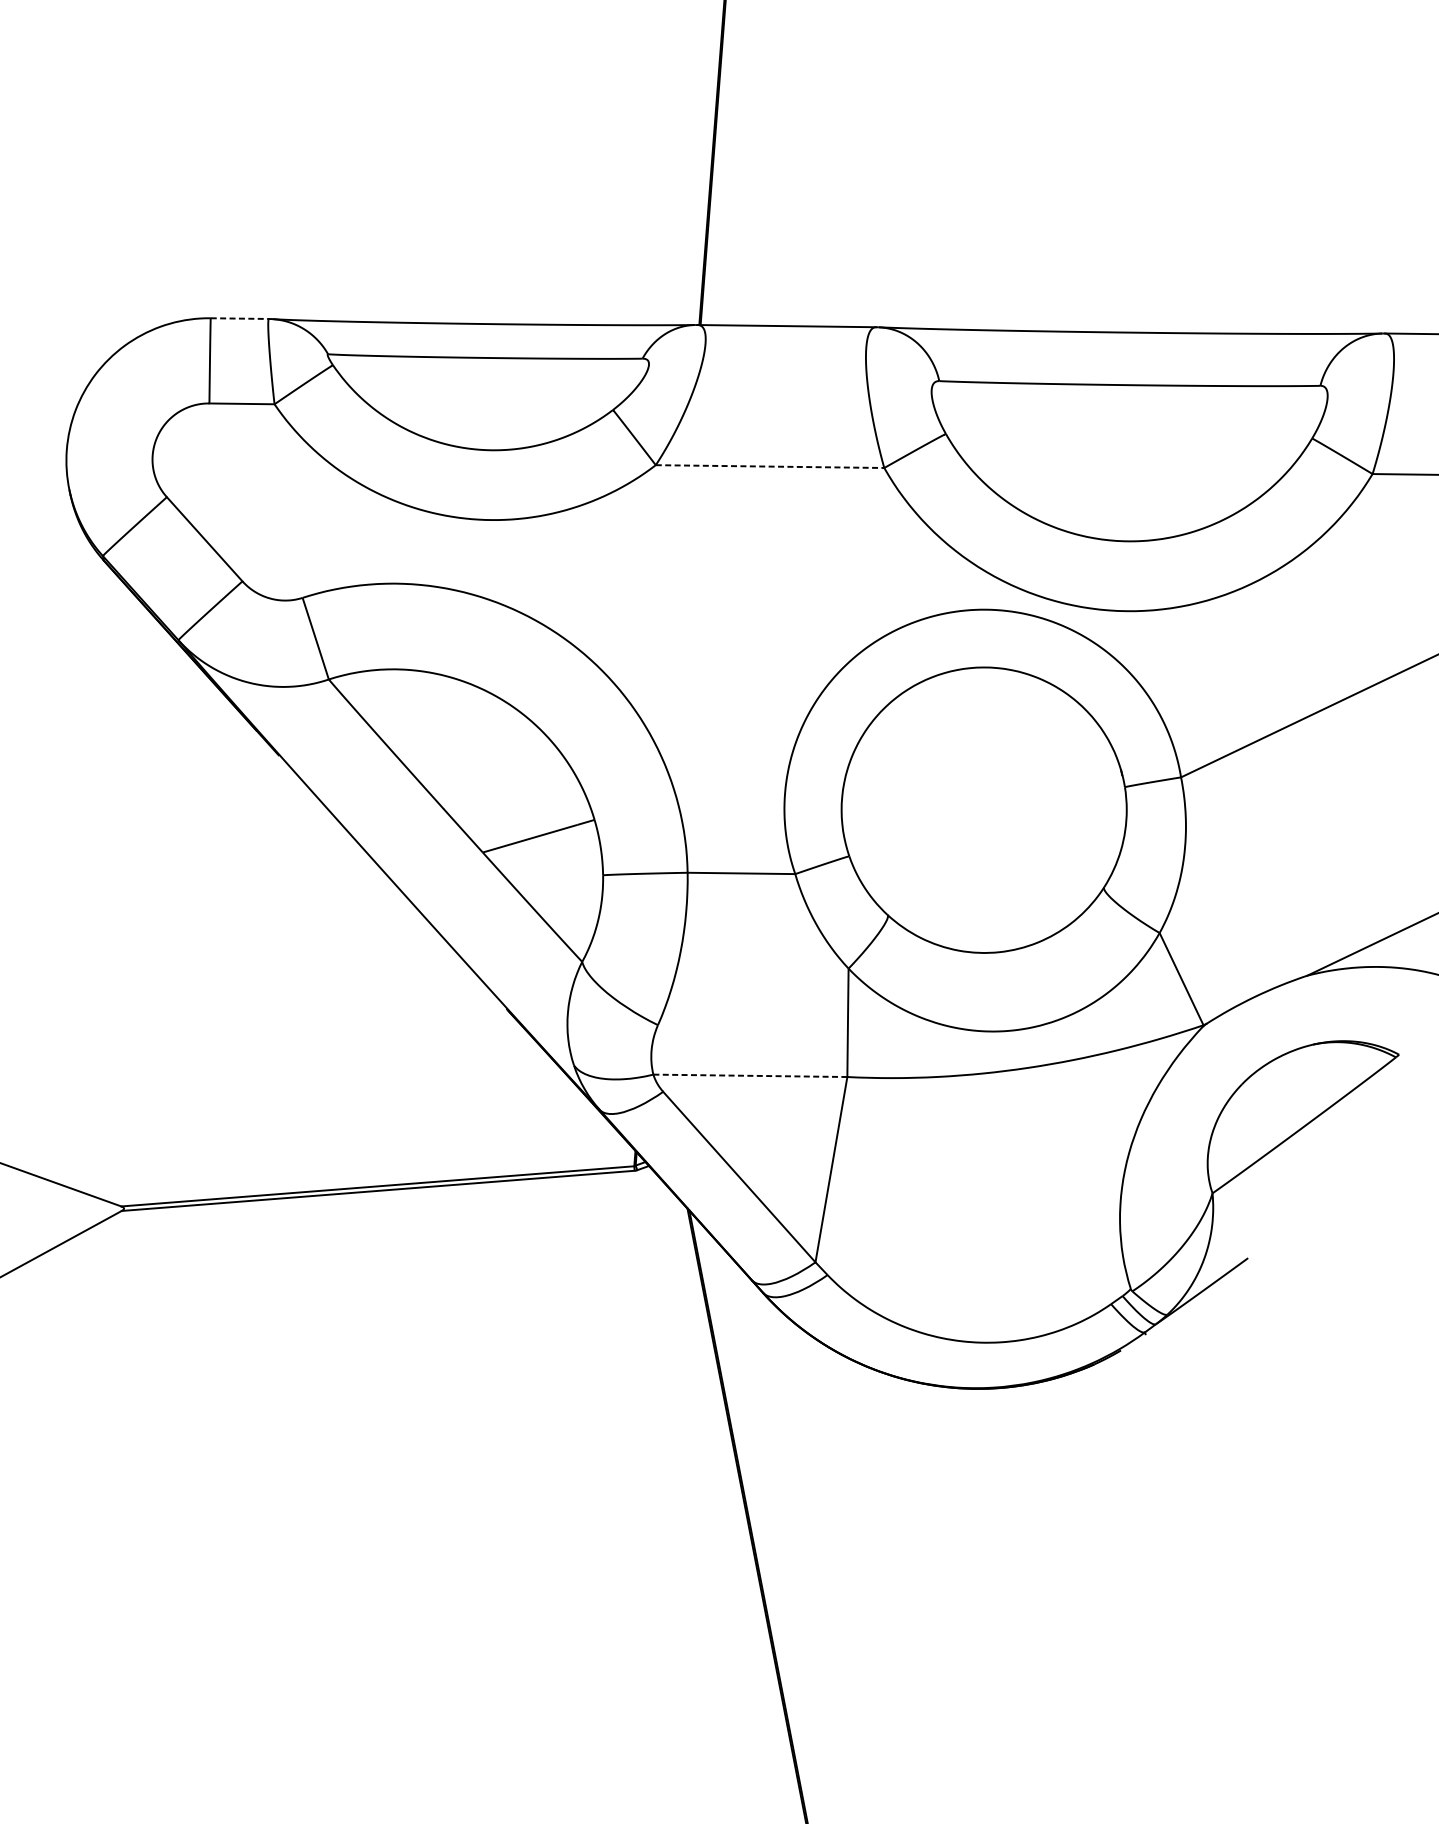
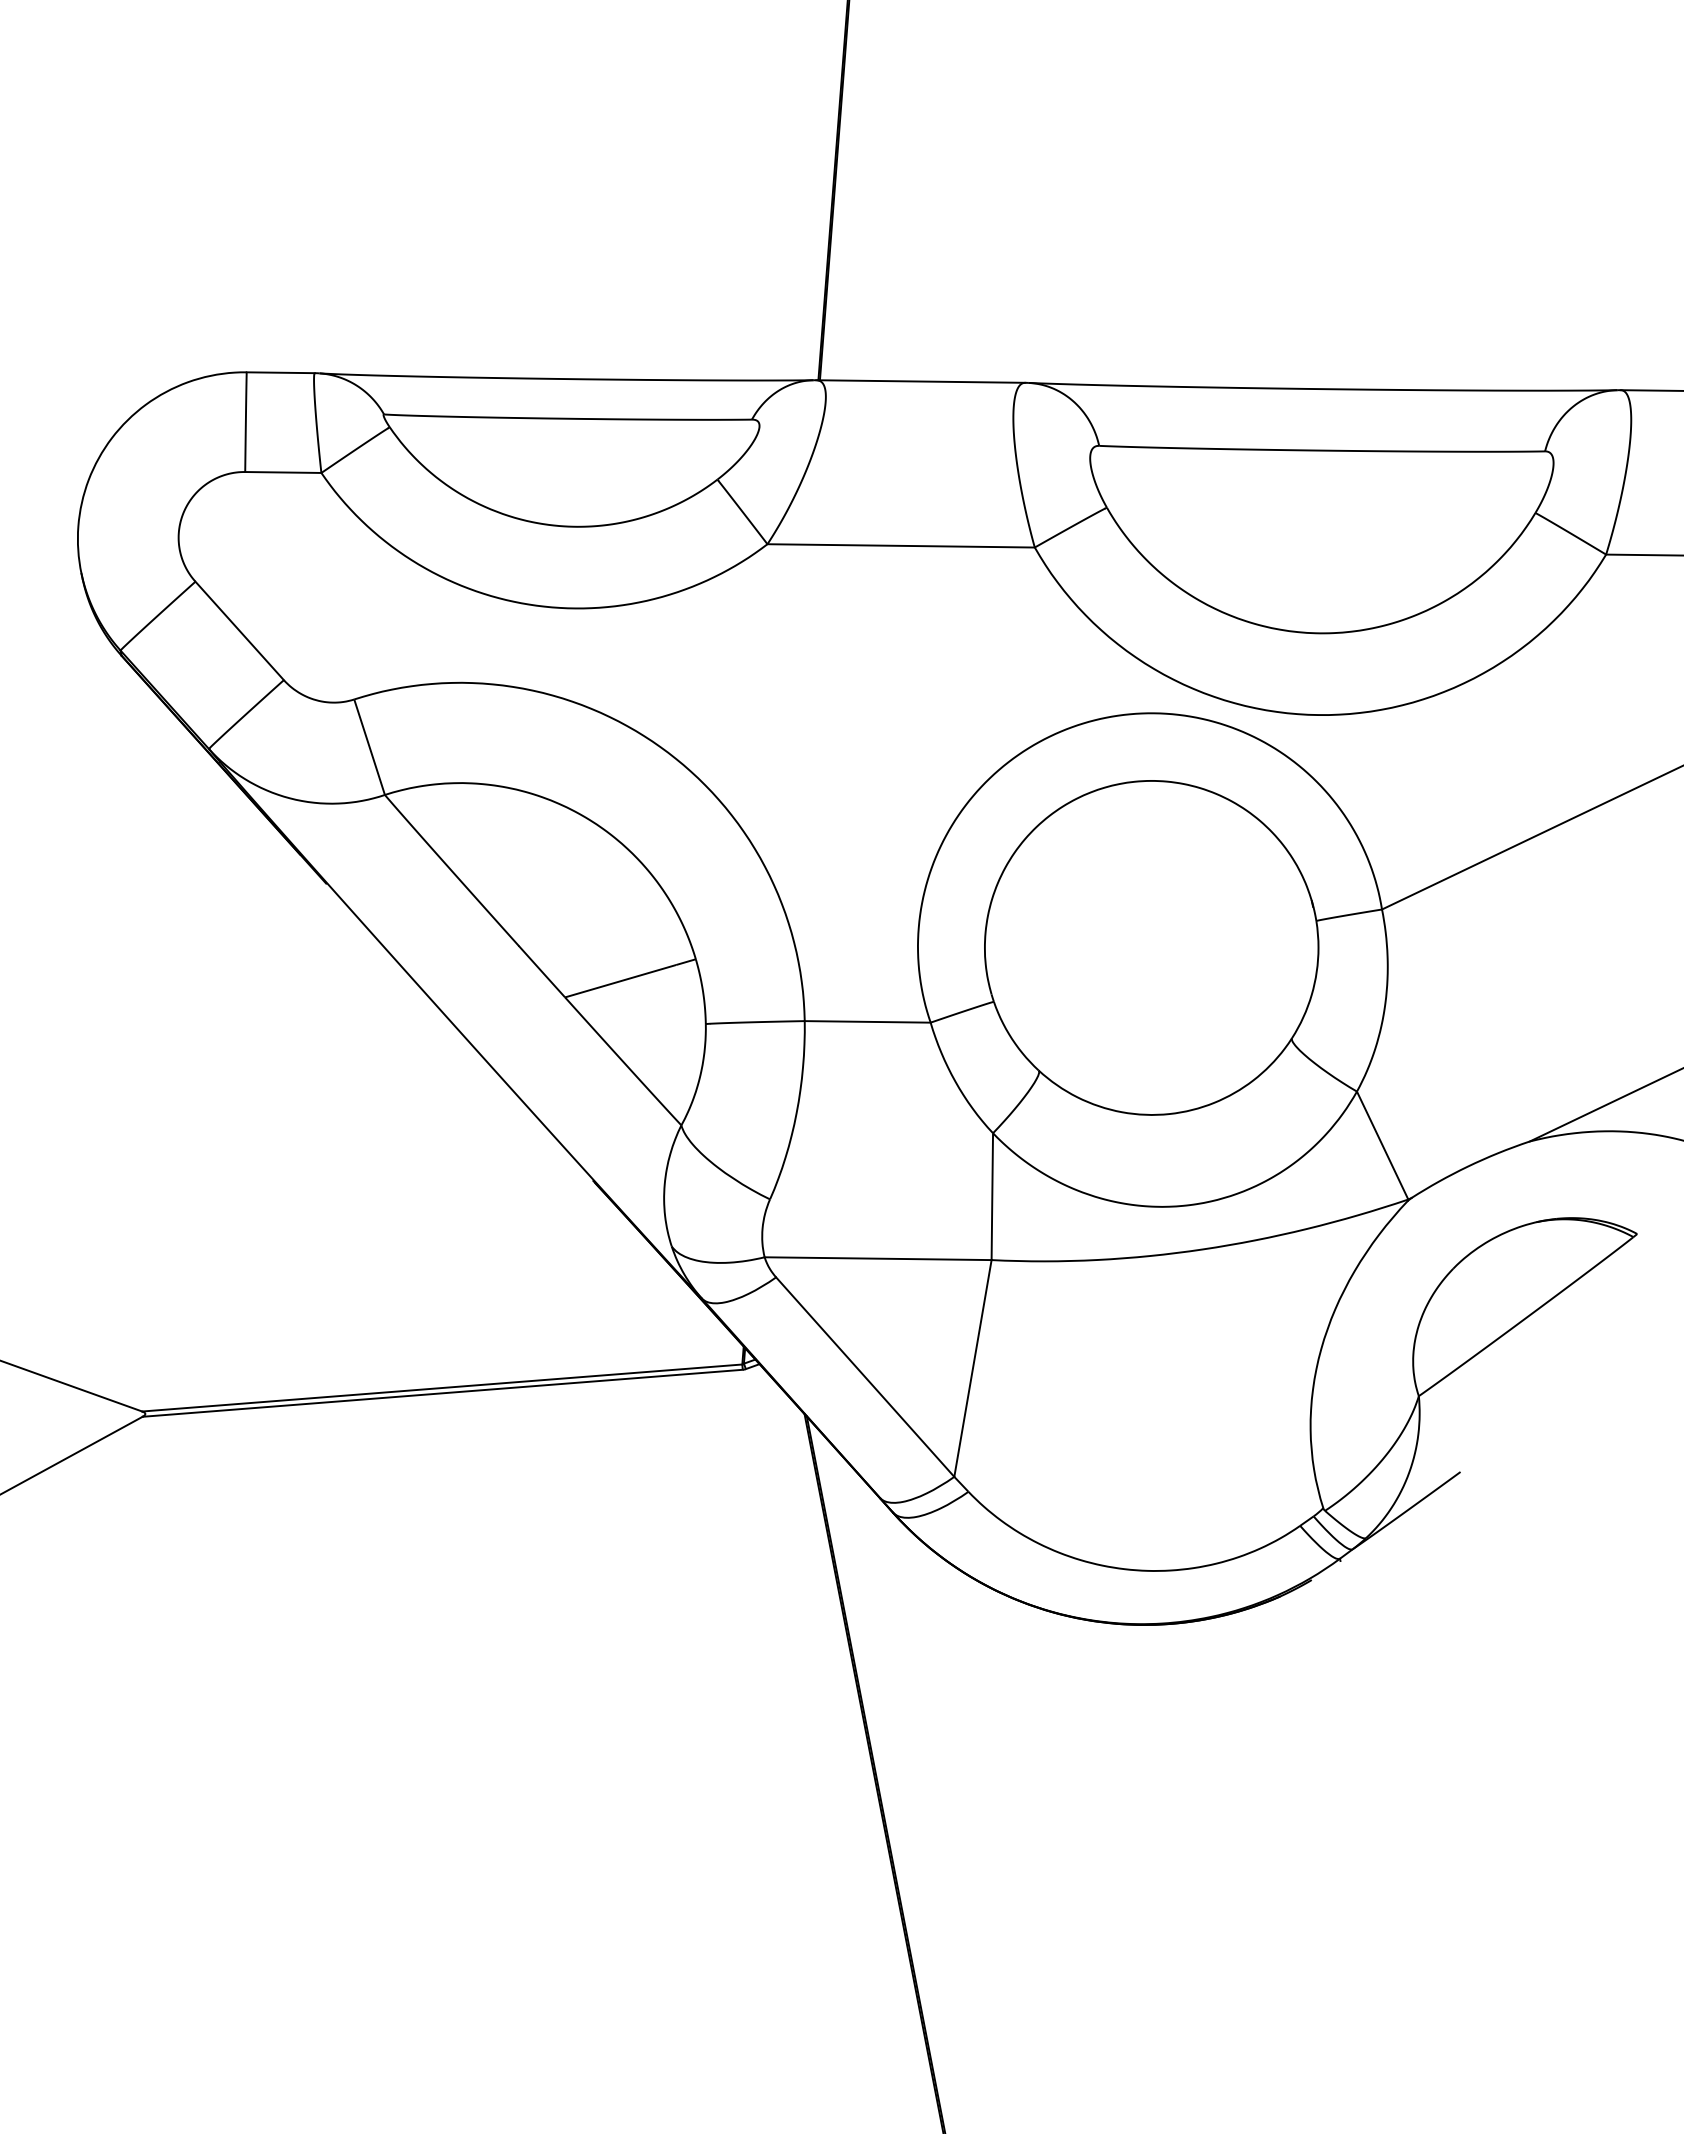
line: (240, 318) -> (281, 372), dashed -> solid
line: (770, 466) -> (901, 545), dashed -> solid
line: (749, 1075) -> (877, 1258), dashed -> solid

